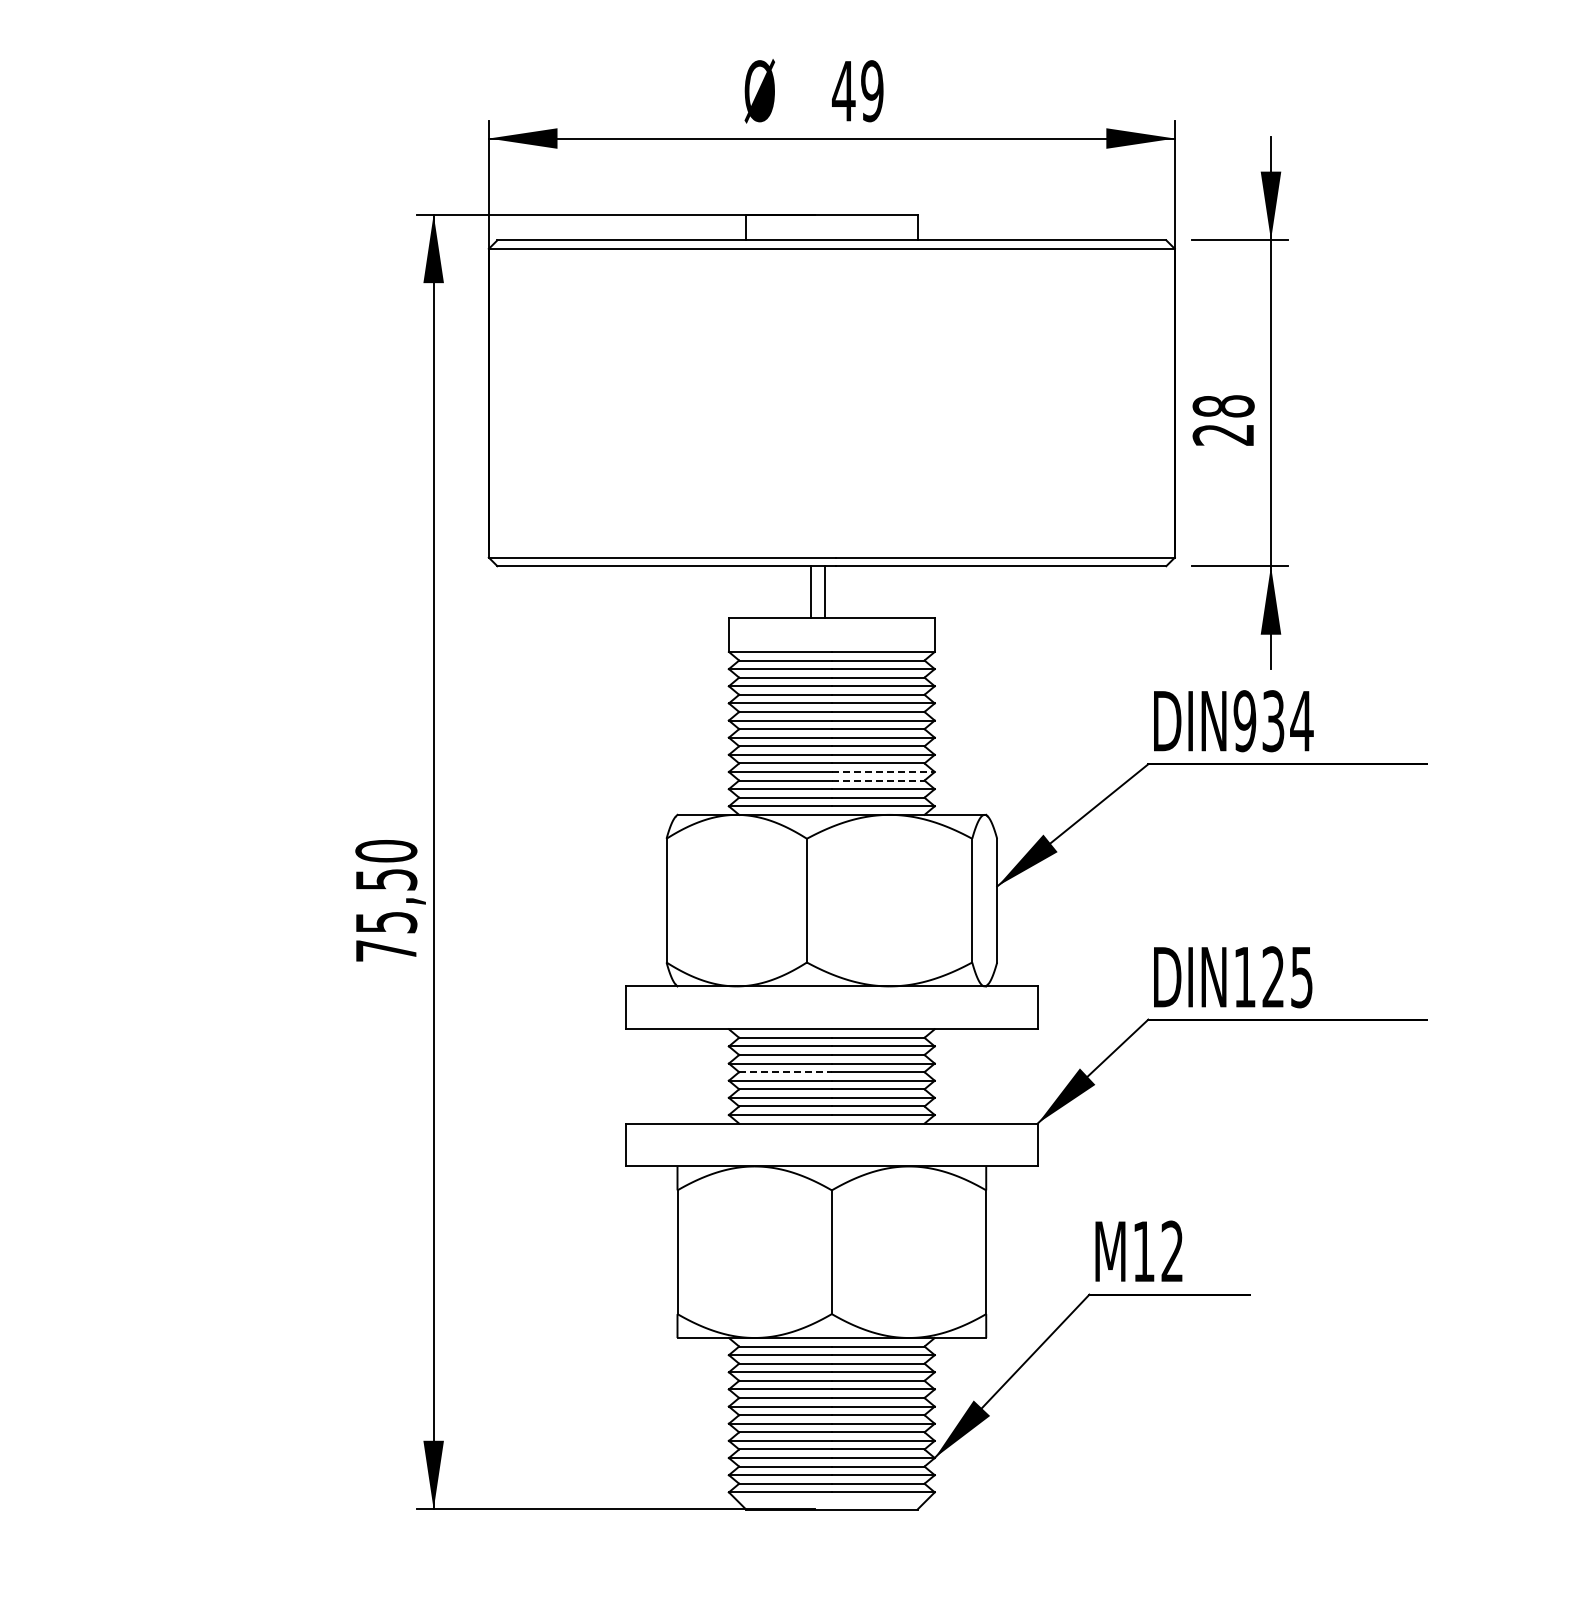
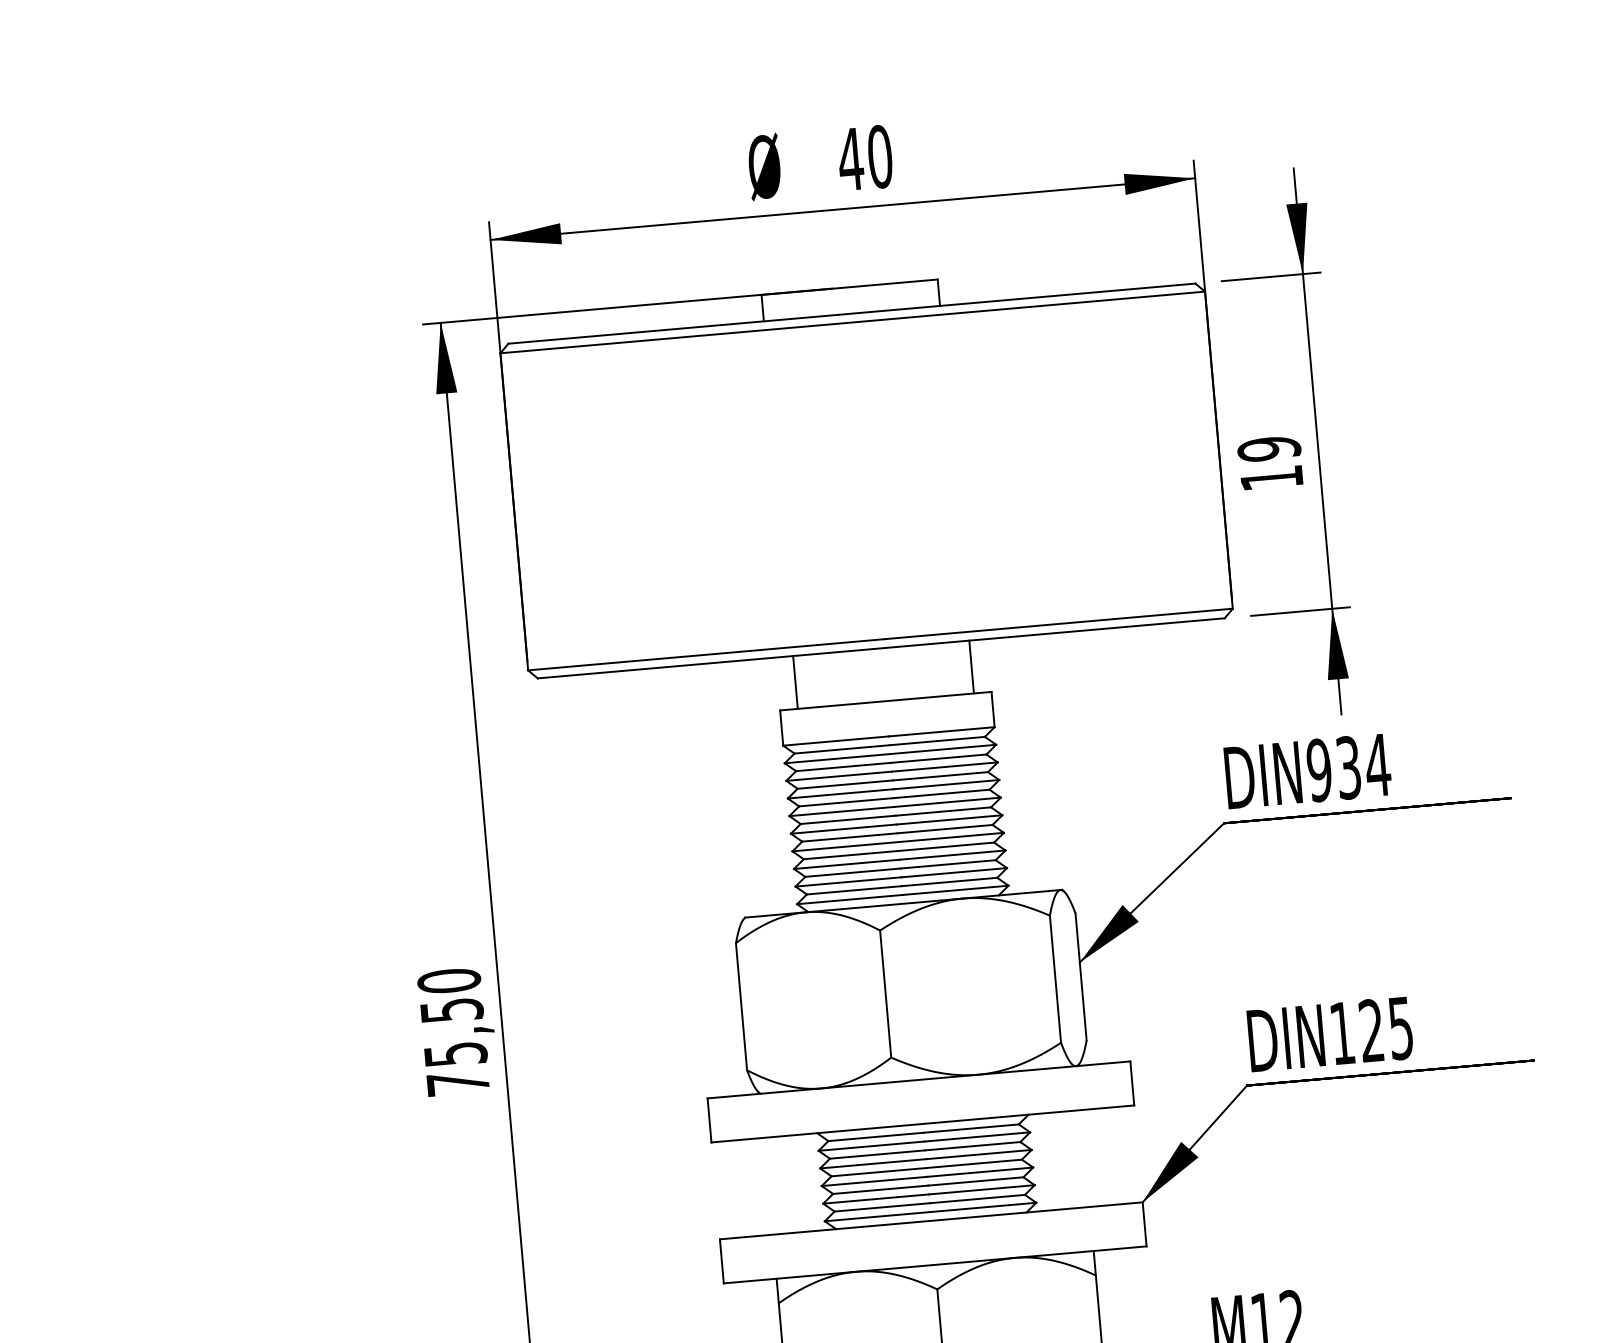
text: (872, 91) -> (880, 157), 49 -> 40
text: (1223, 420) -> (1270, 463), 28 -> 19
line: (811, 591) -> (795, 681), moved
line: (824, 591) -> (971, 666), moved
line: (883, 772) -> (952, 855), dashed -> solid
line: (878, 780) -> (948, 864), dashed -> solid
line: (786, 1072) -> (880, 1172), dashed -> solid

